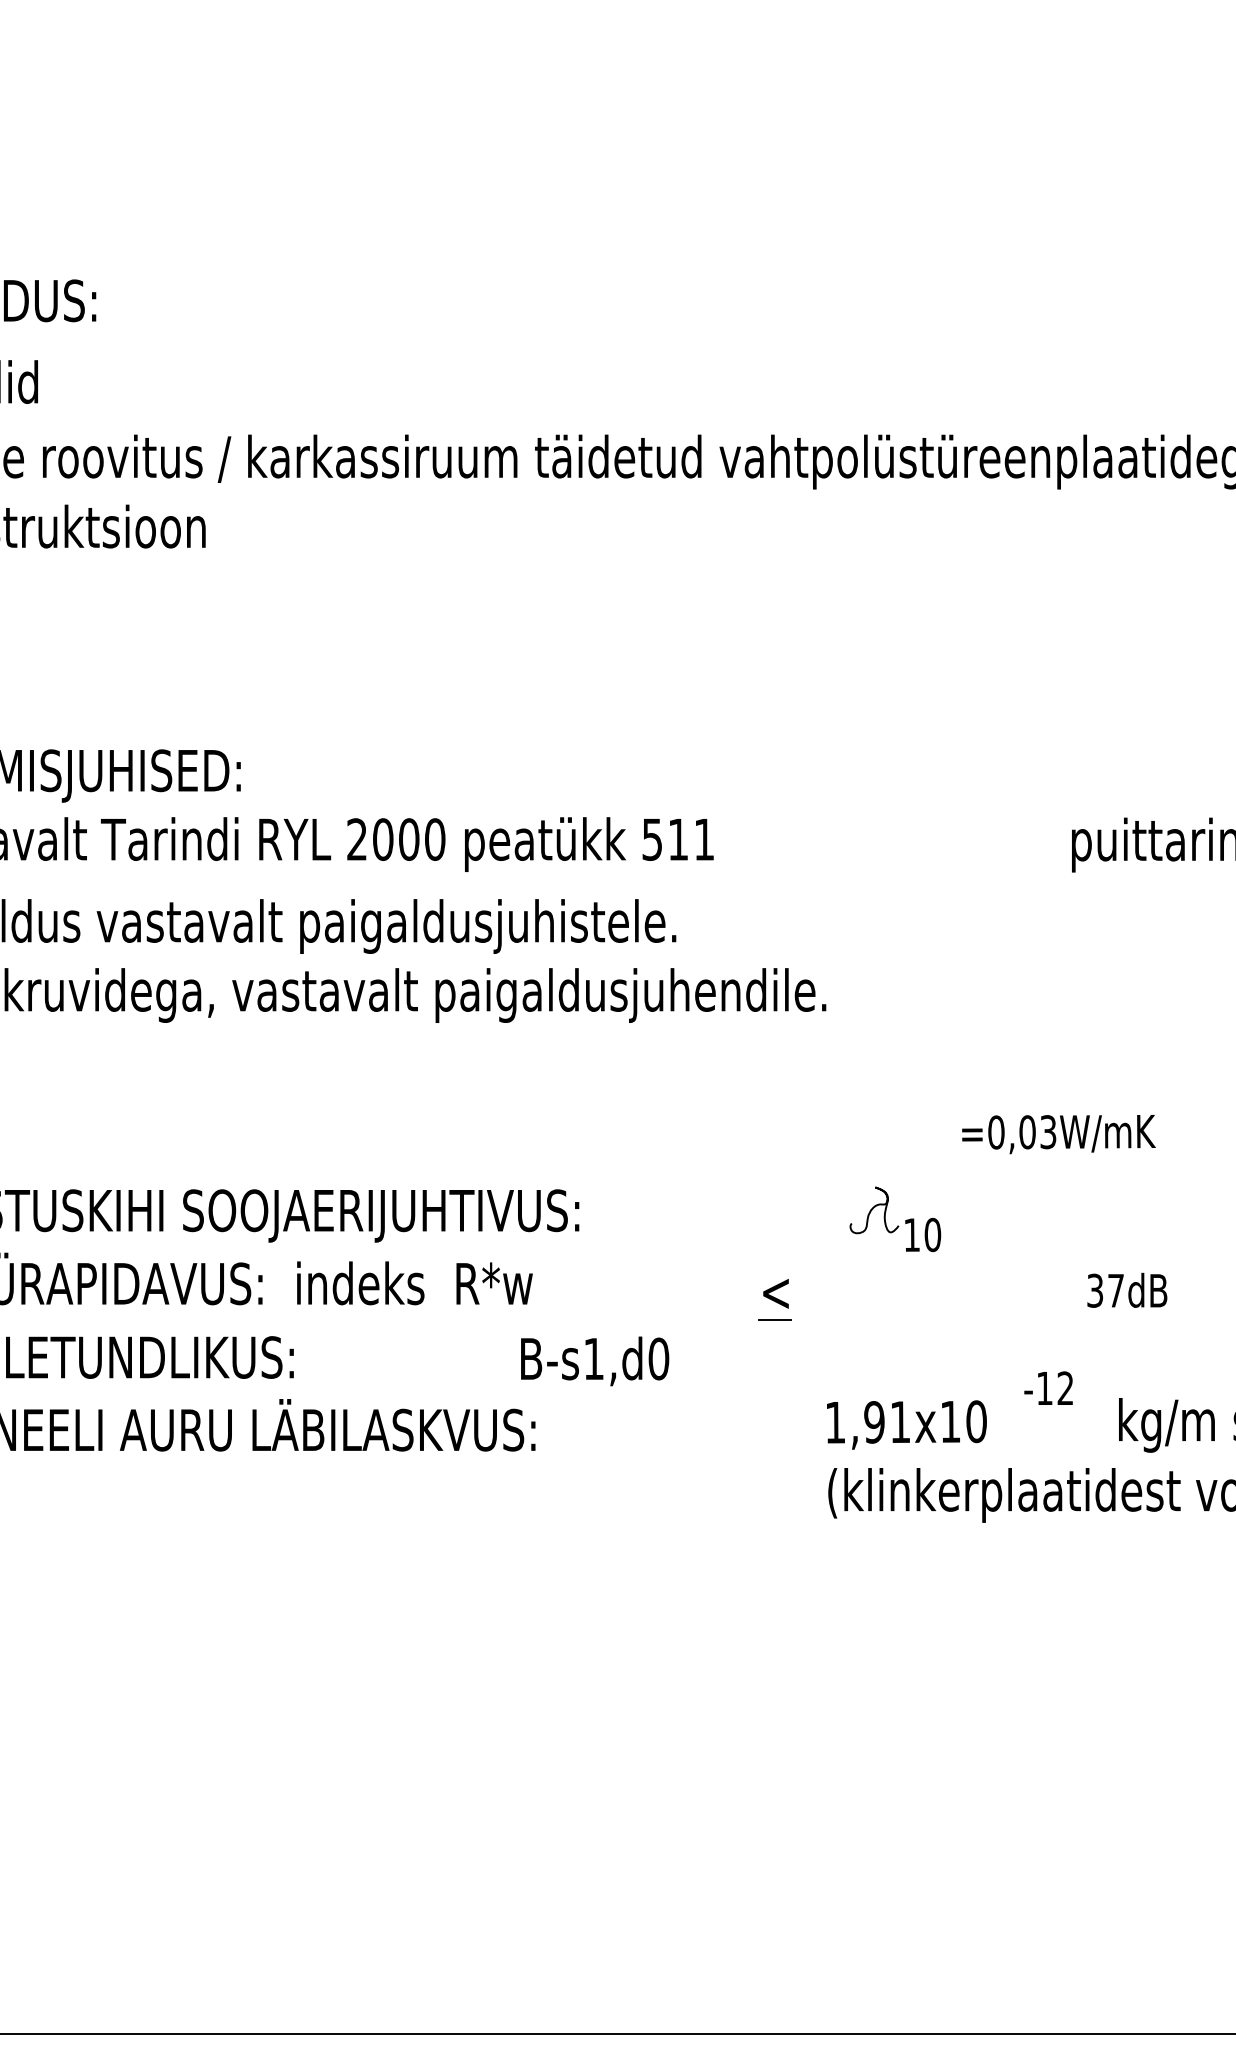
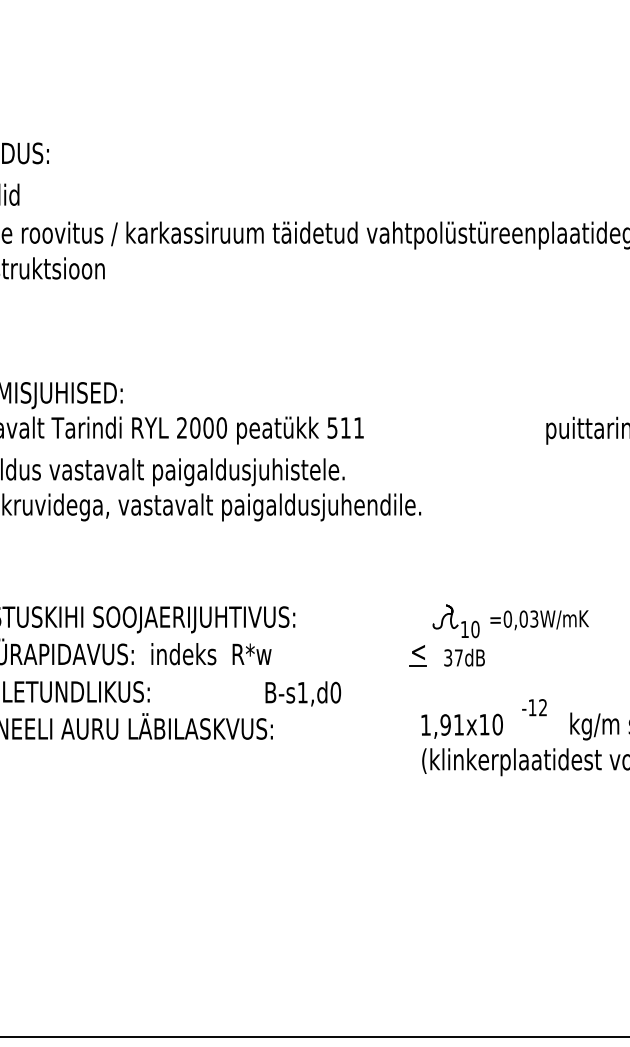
text: (1058, 1134) -> (539, 620), moved
text: (1127, 1289) -> (464, 657), moved
part: (773, 1299) -> (417, 655), moved

